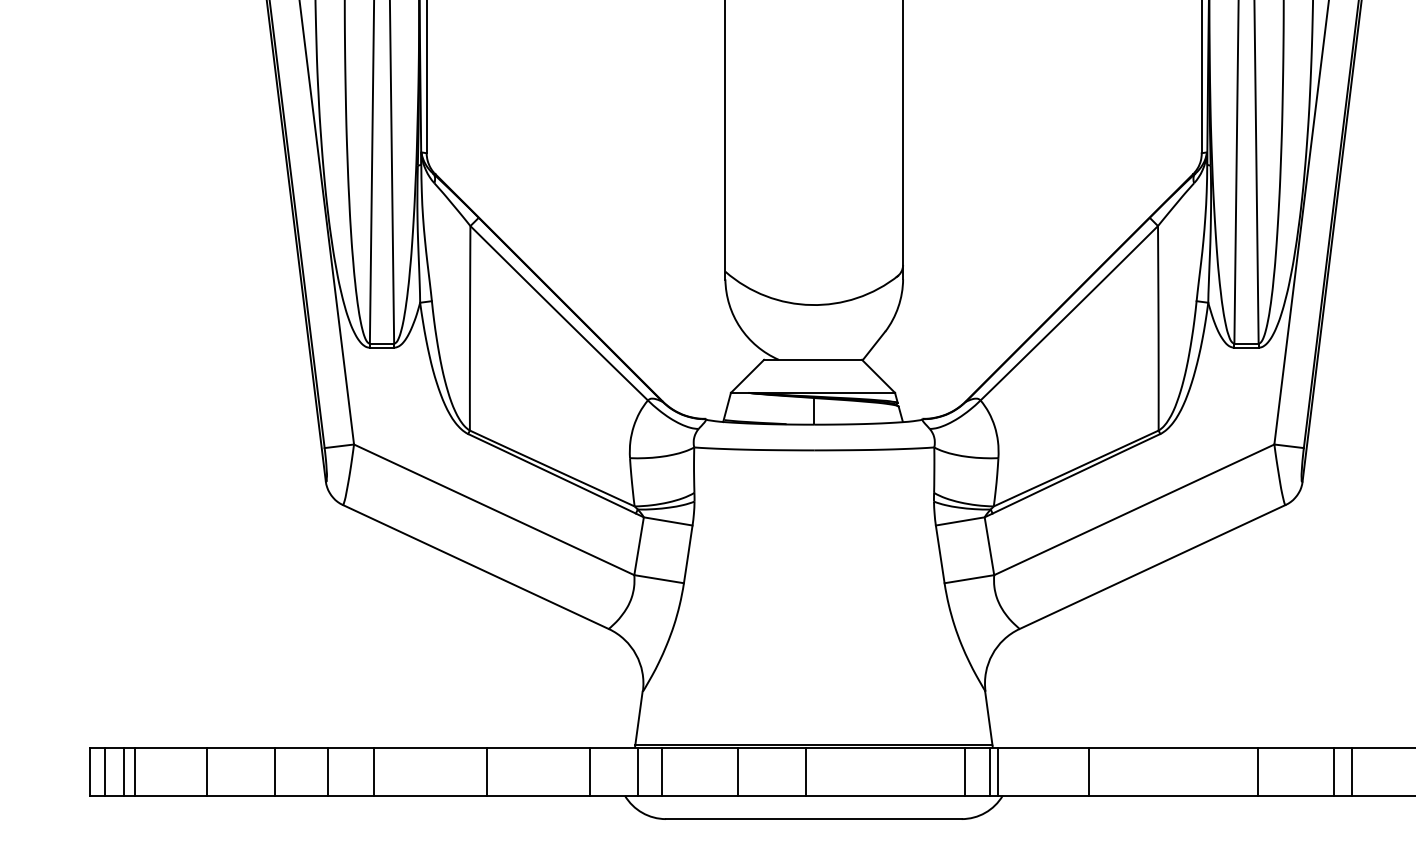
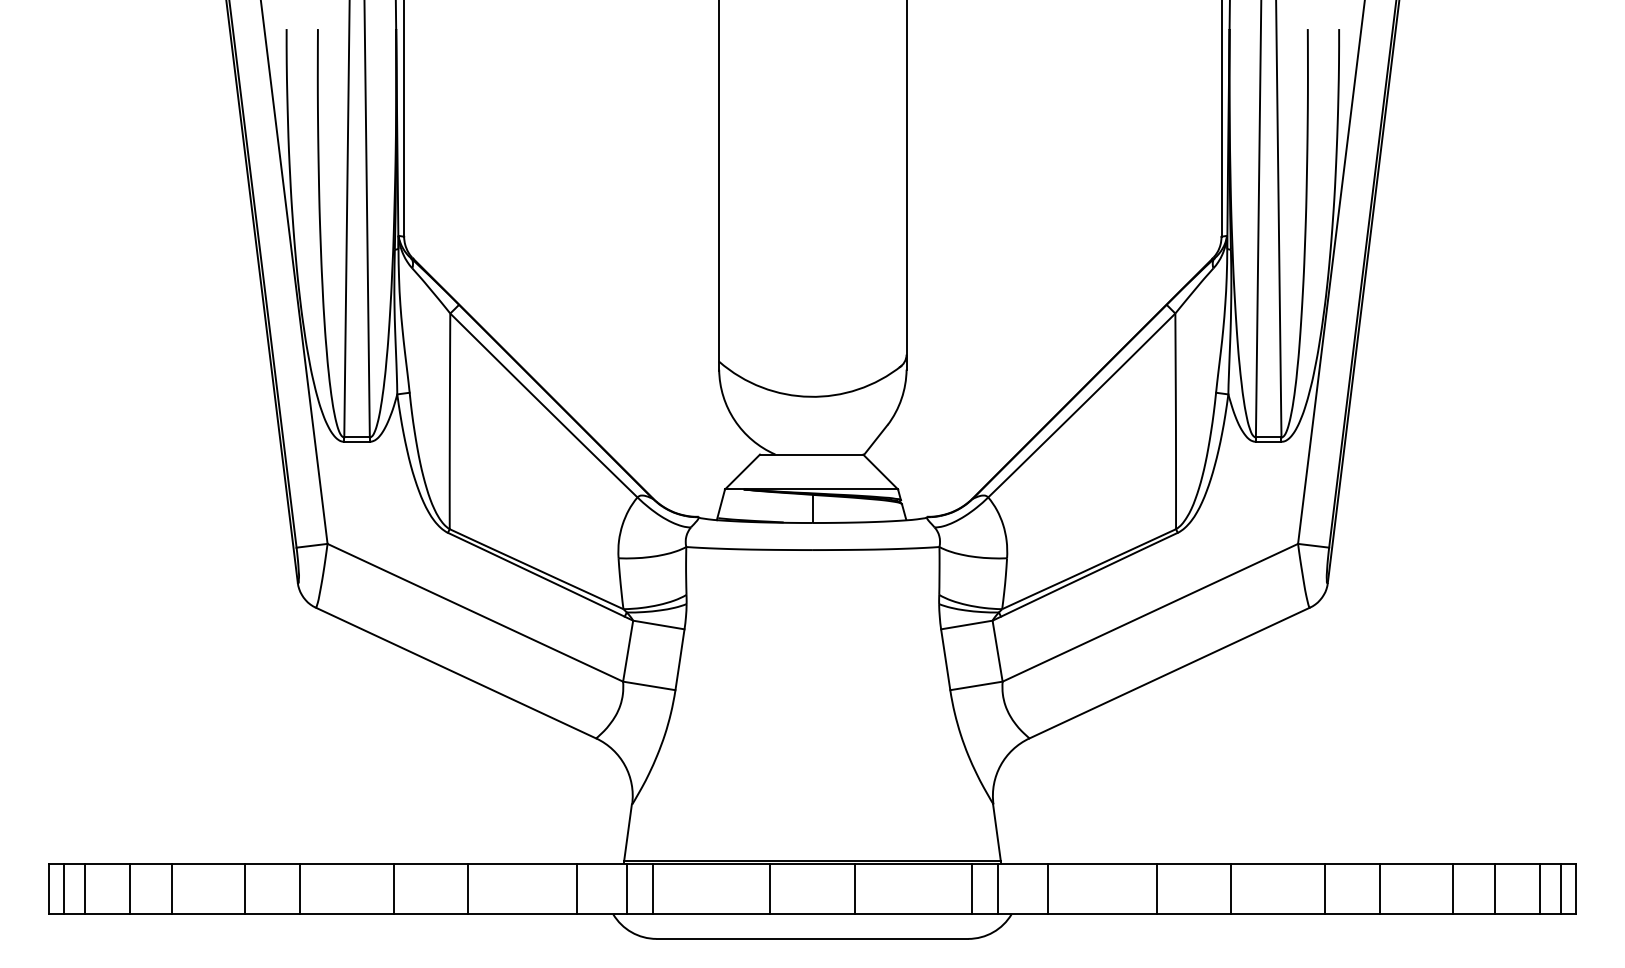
line: (134, 772) -> (129, 889), moved
line: (373, 772) -> (393, 889), moved
line: (738, 772) -> (769, 889), moved
line: (806, 772) -> (855, 889), moved
line: (997, 772) -> (1048, 889), moved
line: (1088, 772) -> (1157, 889), moved
line: (1257, 772) -> (1231, 889), moved
line: (1333, 772) -> (1324, 889), moved

